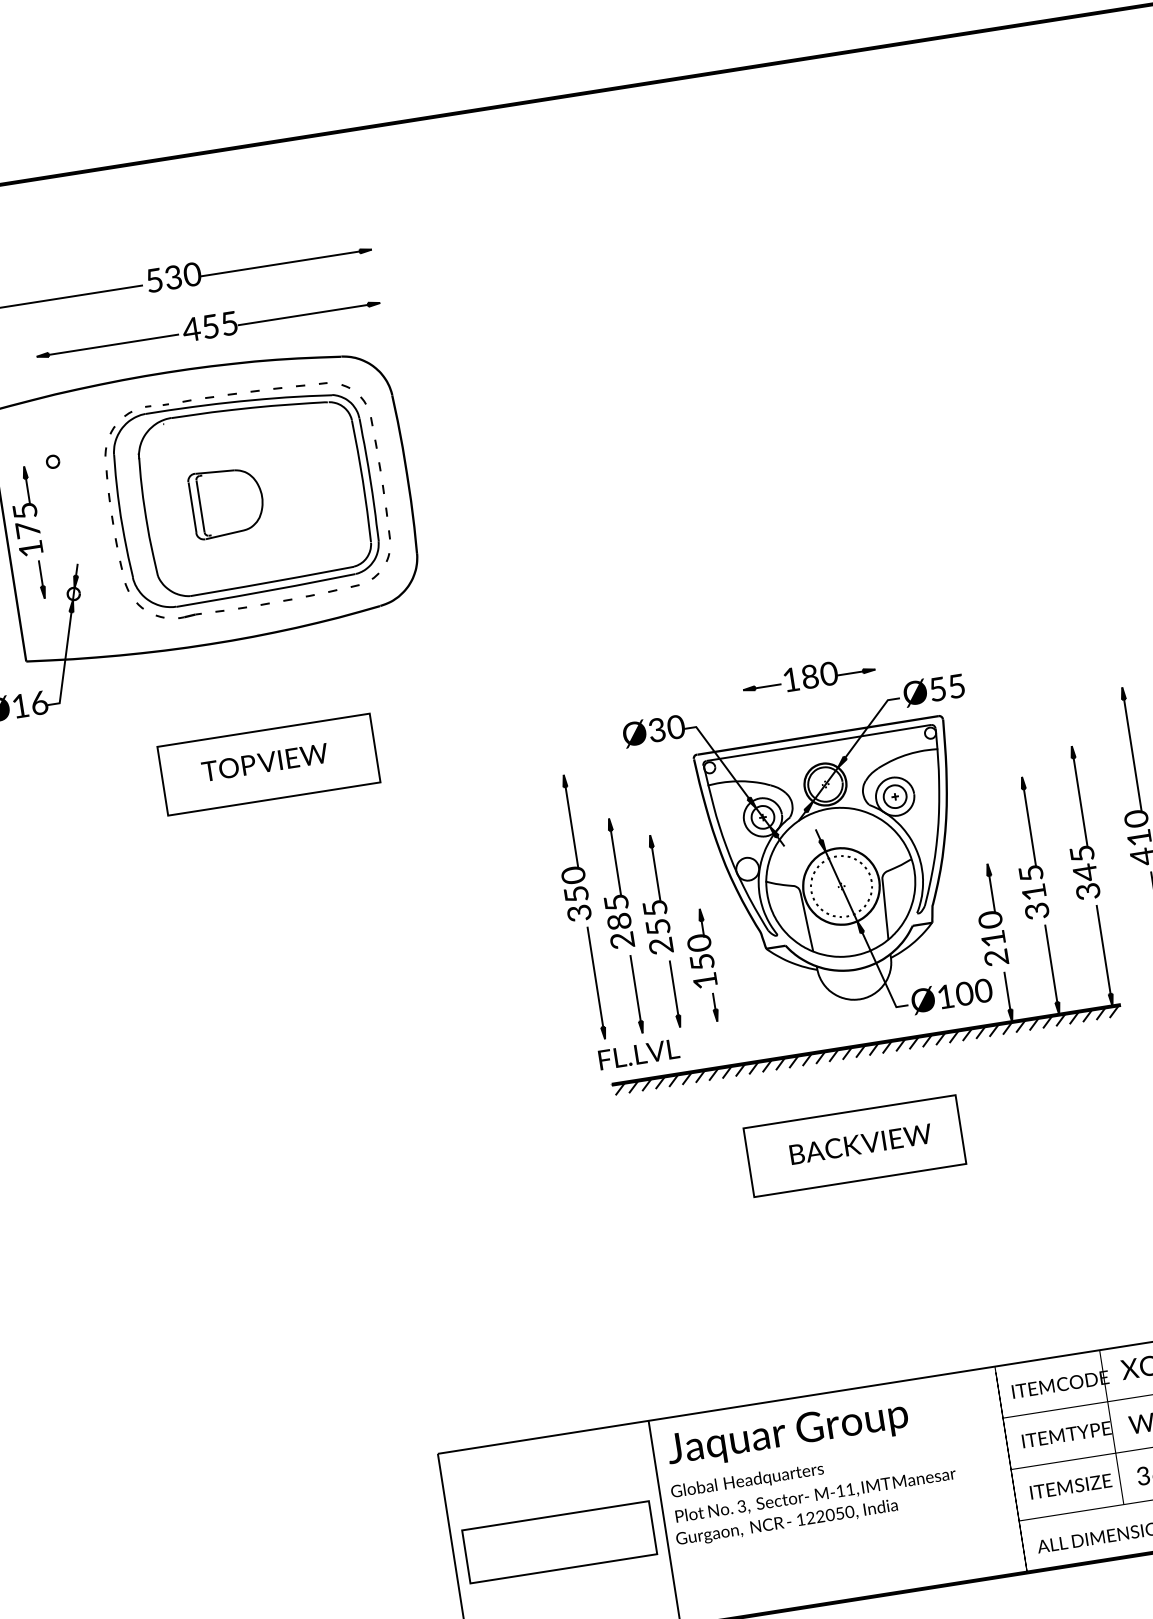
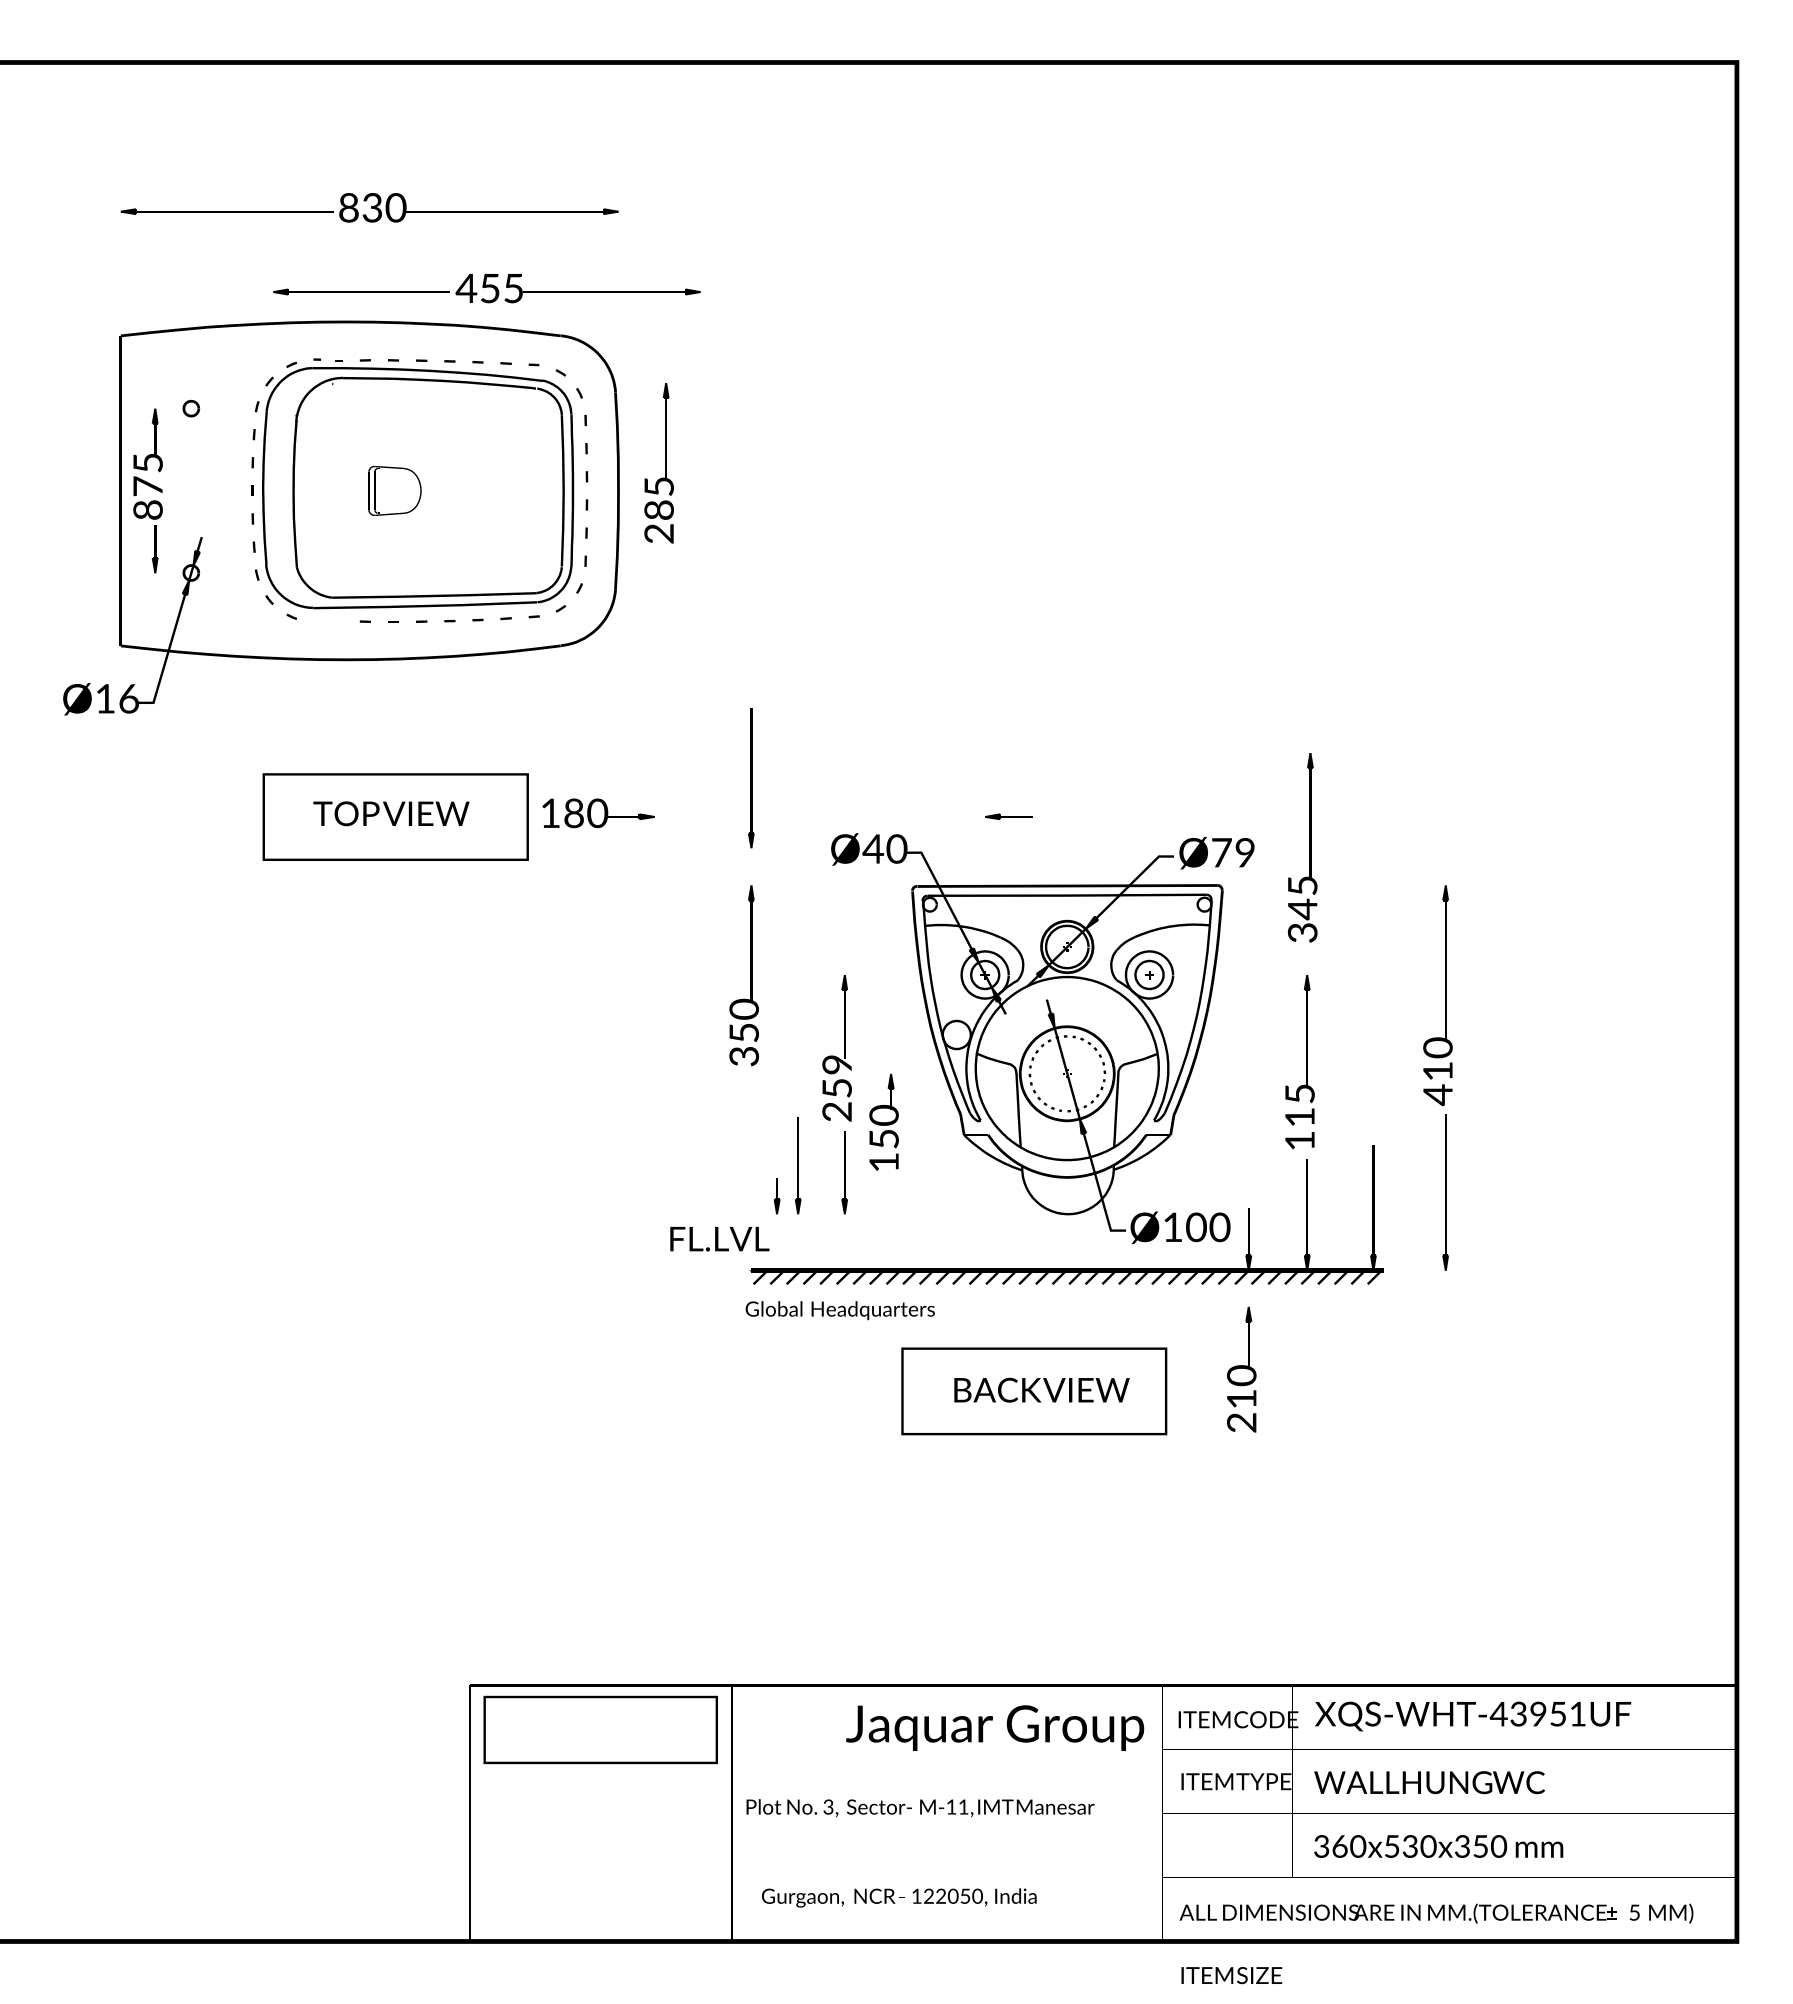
text: (154, 280) -> (348, 207), 530 -> 830
part: (207, 327) -> (486, 288), moved
part: (226, 502) -> (394, 490), size x0.6
text: (30, 548) -> (147, 509), 175 -> 875
line: (189, 615) -> (327, 621), removed
part: (829, 673) -> (598, 813), moved
text: (947, 687) -> (1233, 852), Ø55 -> Ø79
text: (657, 729) -> (873, 848), Ø30 -> Ø40
part: (1082, 822) -> (1309, 847), moved
part: (618, 883) -> (665, 463), moved
text: (654, 908) -> (836, 1064), 255 -> 259
text: (1036, 910) -> (1299, 1140), 315 -> 115
part: (989, 915) -> (1241, 1369), moved
part: (596, 983) -> (751, 778), moved
part: (714, 1007) -> (776, 1196), moved
text: (638, 1054) -> (719, 1239), moved
text: (788, 1433) -> (995, 1727), moved
text: (746, 1481) -> (839, 1310), moved
text: (1070, 1486) -> (1231, 1975), moved
text: (787, 1522) -> (899, 1897), moved
part: (559, 1541) -> (600, 1729), moved

